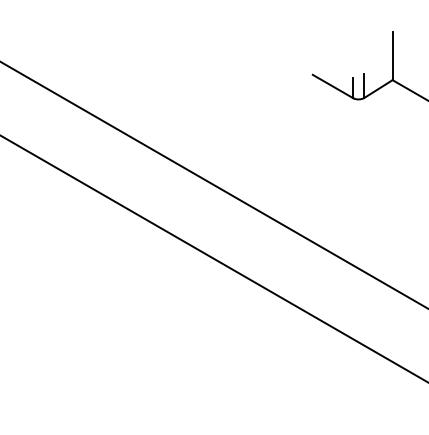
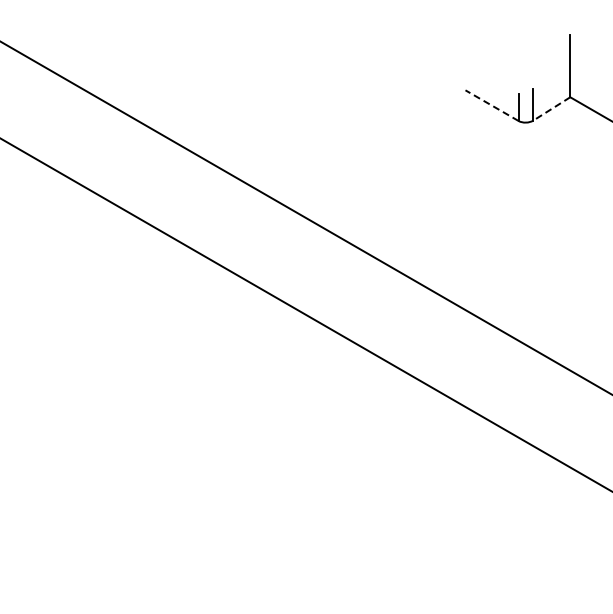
line: (333, 86) -> (492, 105), solid -> dashed
line: (378, 88) -> (551, 108), solid -> dashed

